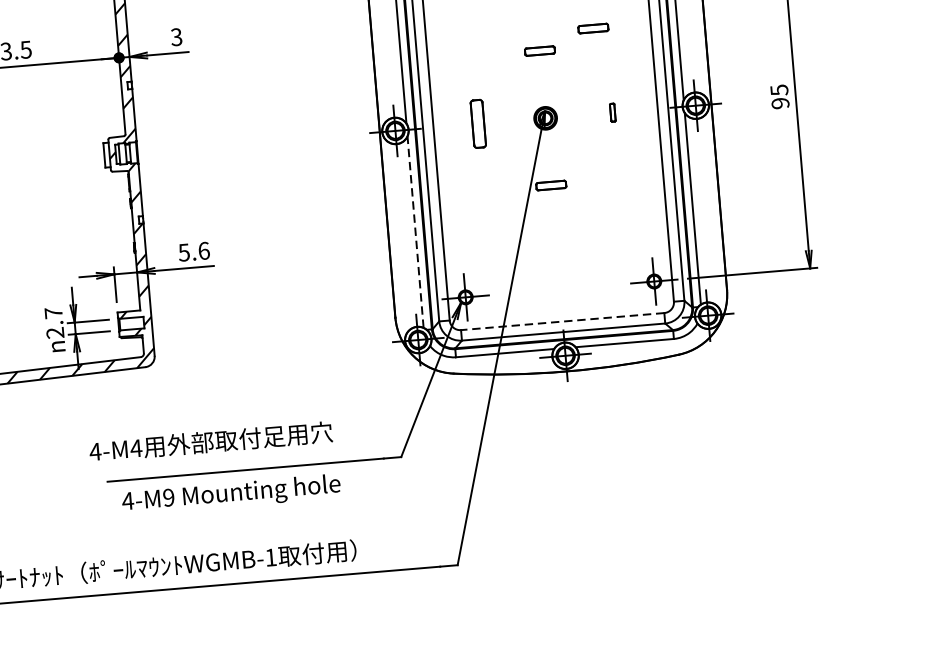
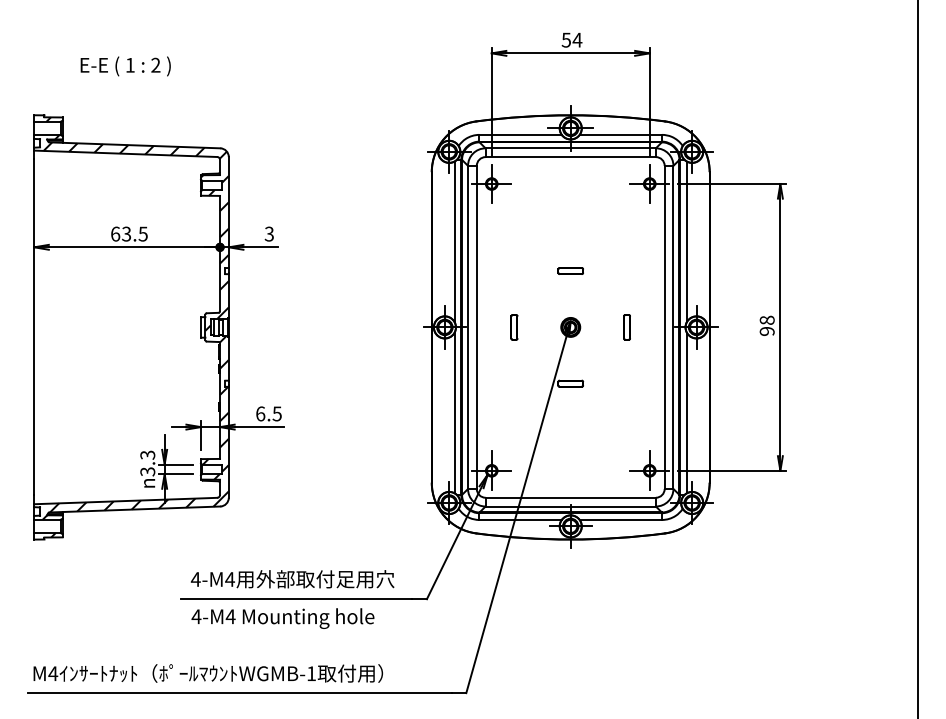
part: (593, 27) -> (616, 255), removed
text: (778, 90) -> (766, 320), 95 -> 98
part: (612, 112) -> (626, 327), size x1.67
part: (478, 124) -> (514, 327), size x0.62
line: (415, 231) -> (454, 412), dashed -> solid
text: (193, 251) -> (268, 413), 5.6 -> 6.5
line: (562, 321) -> (570, 497), dashed -> solid
text: (54, 323) -> (147, 463), 2.7 -> 3.3
text: (210, 442) -> (292, 579), moved
text: (168, 497) -> (230, 616), 4-M9 -> 4-M4

